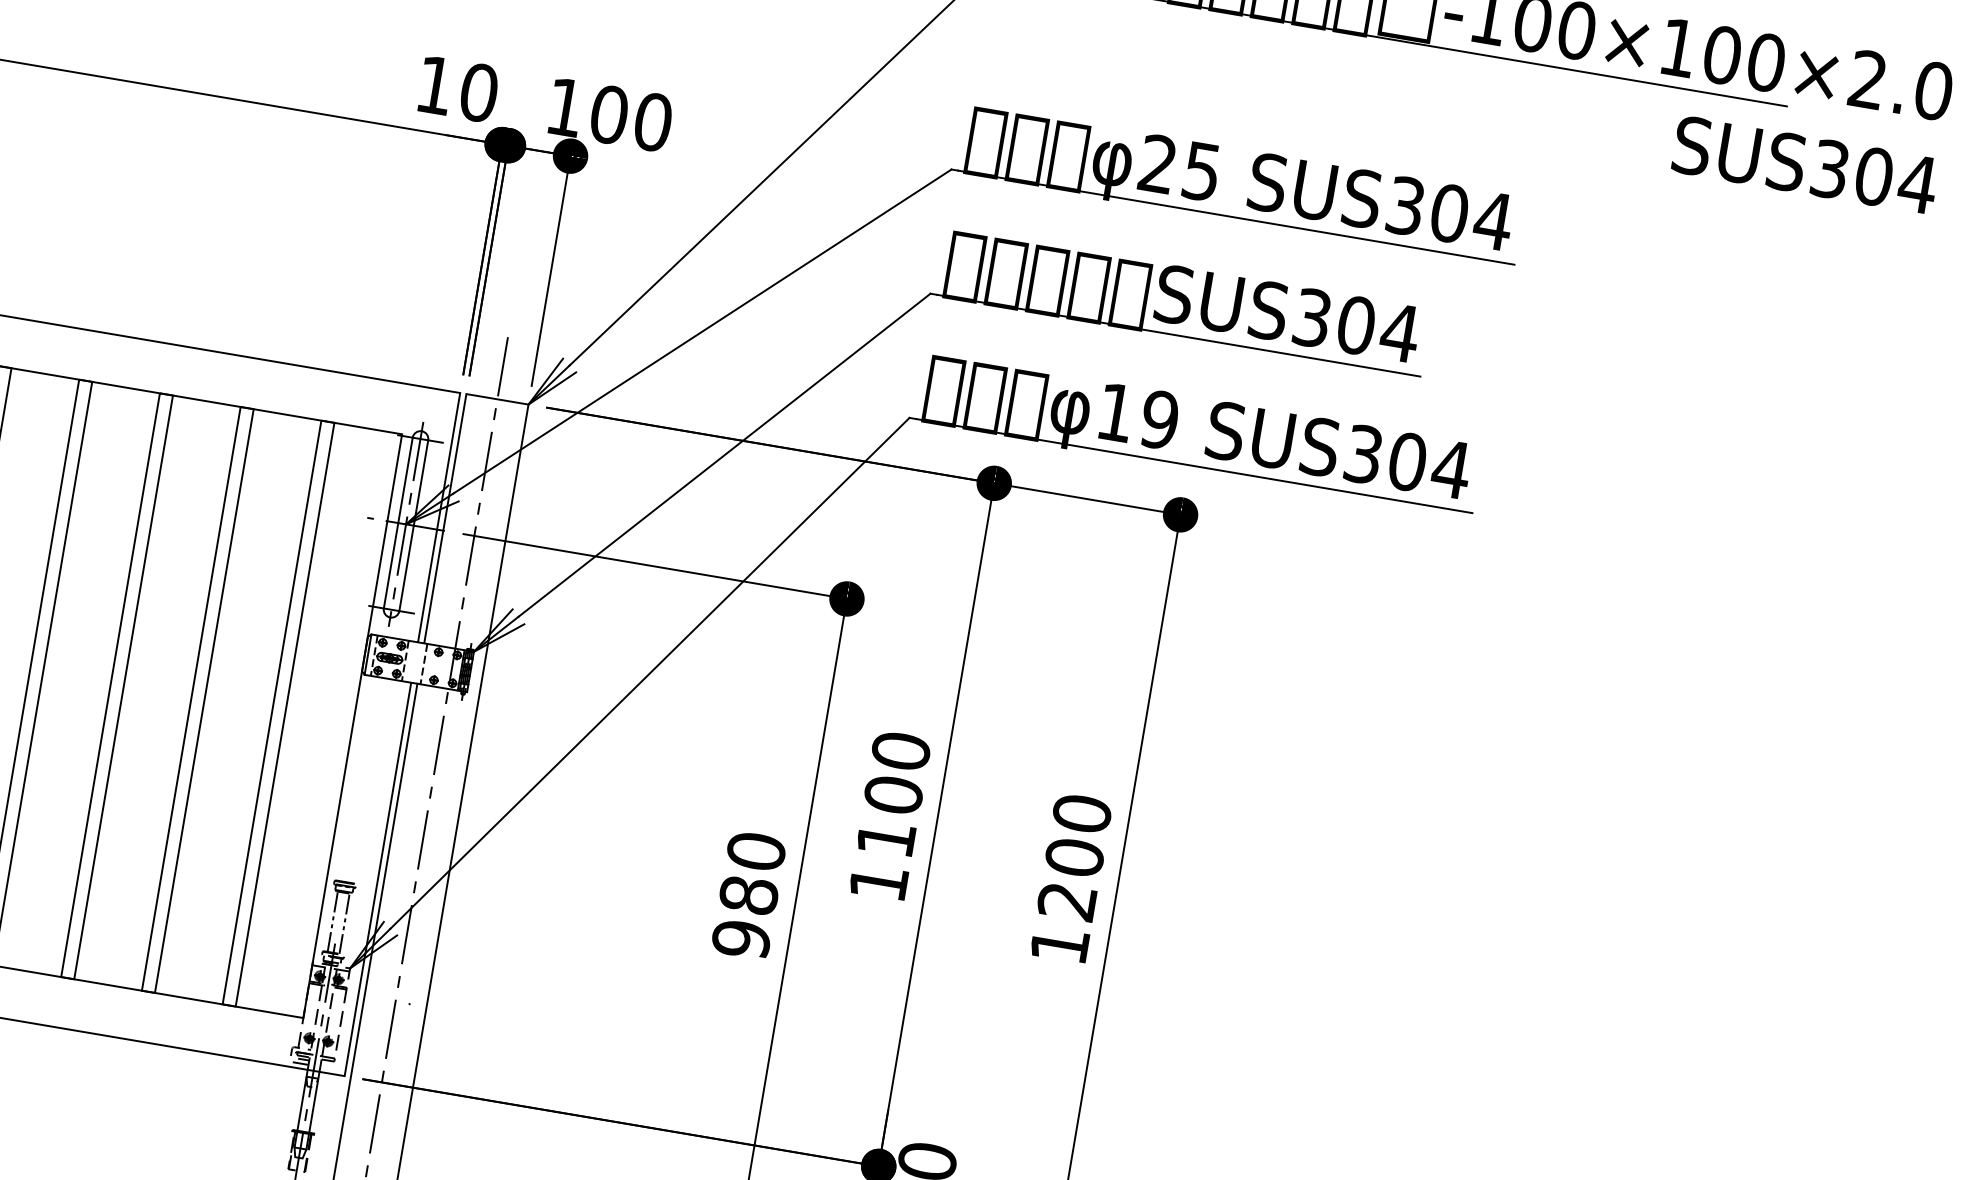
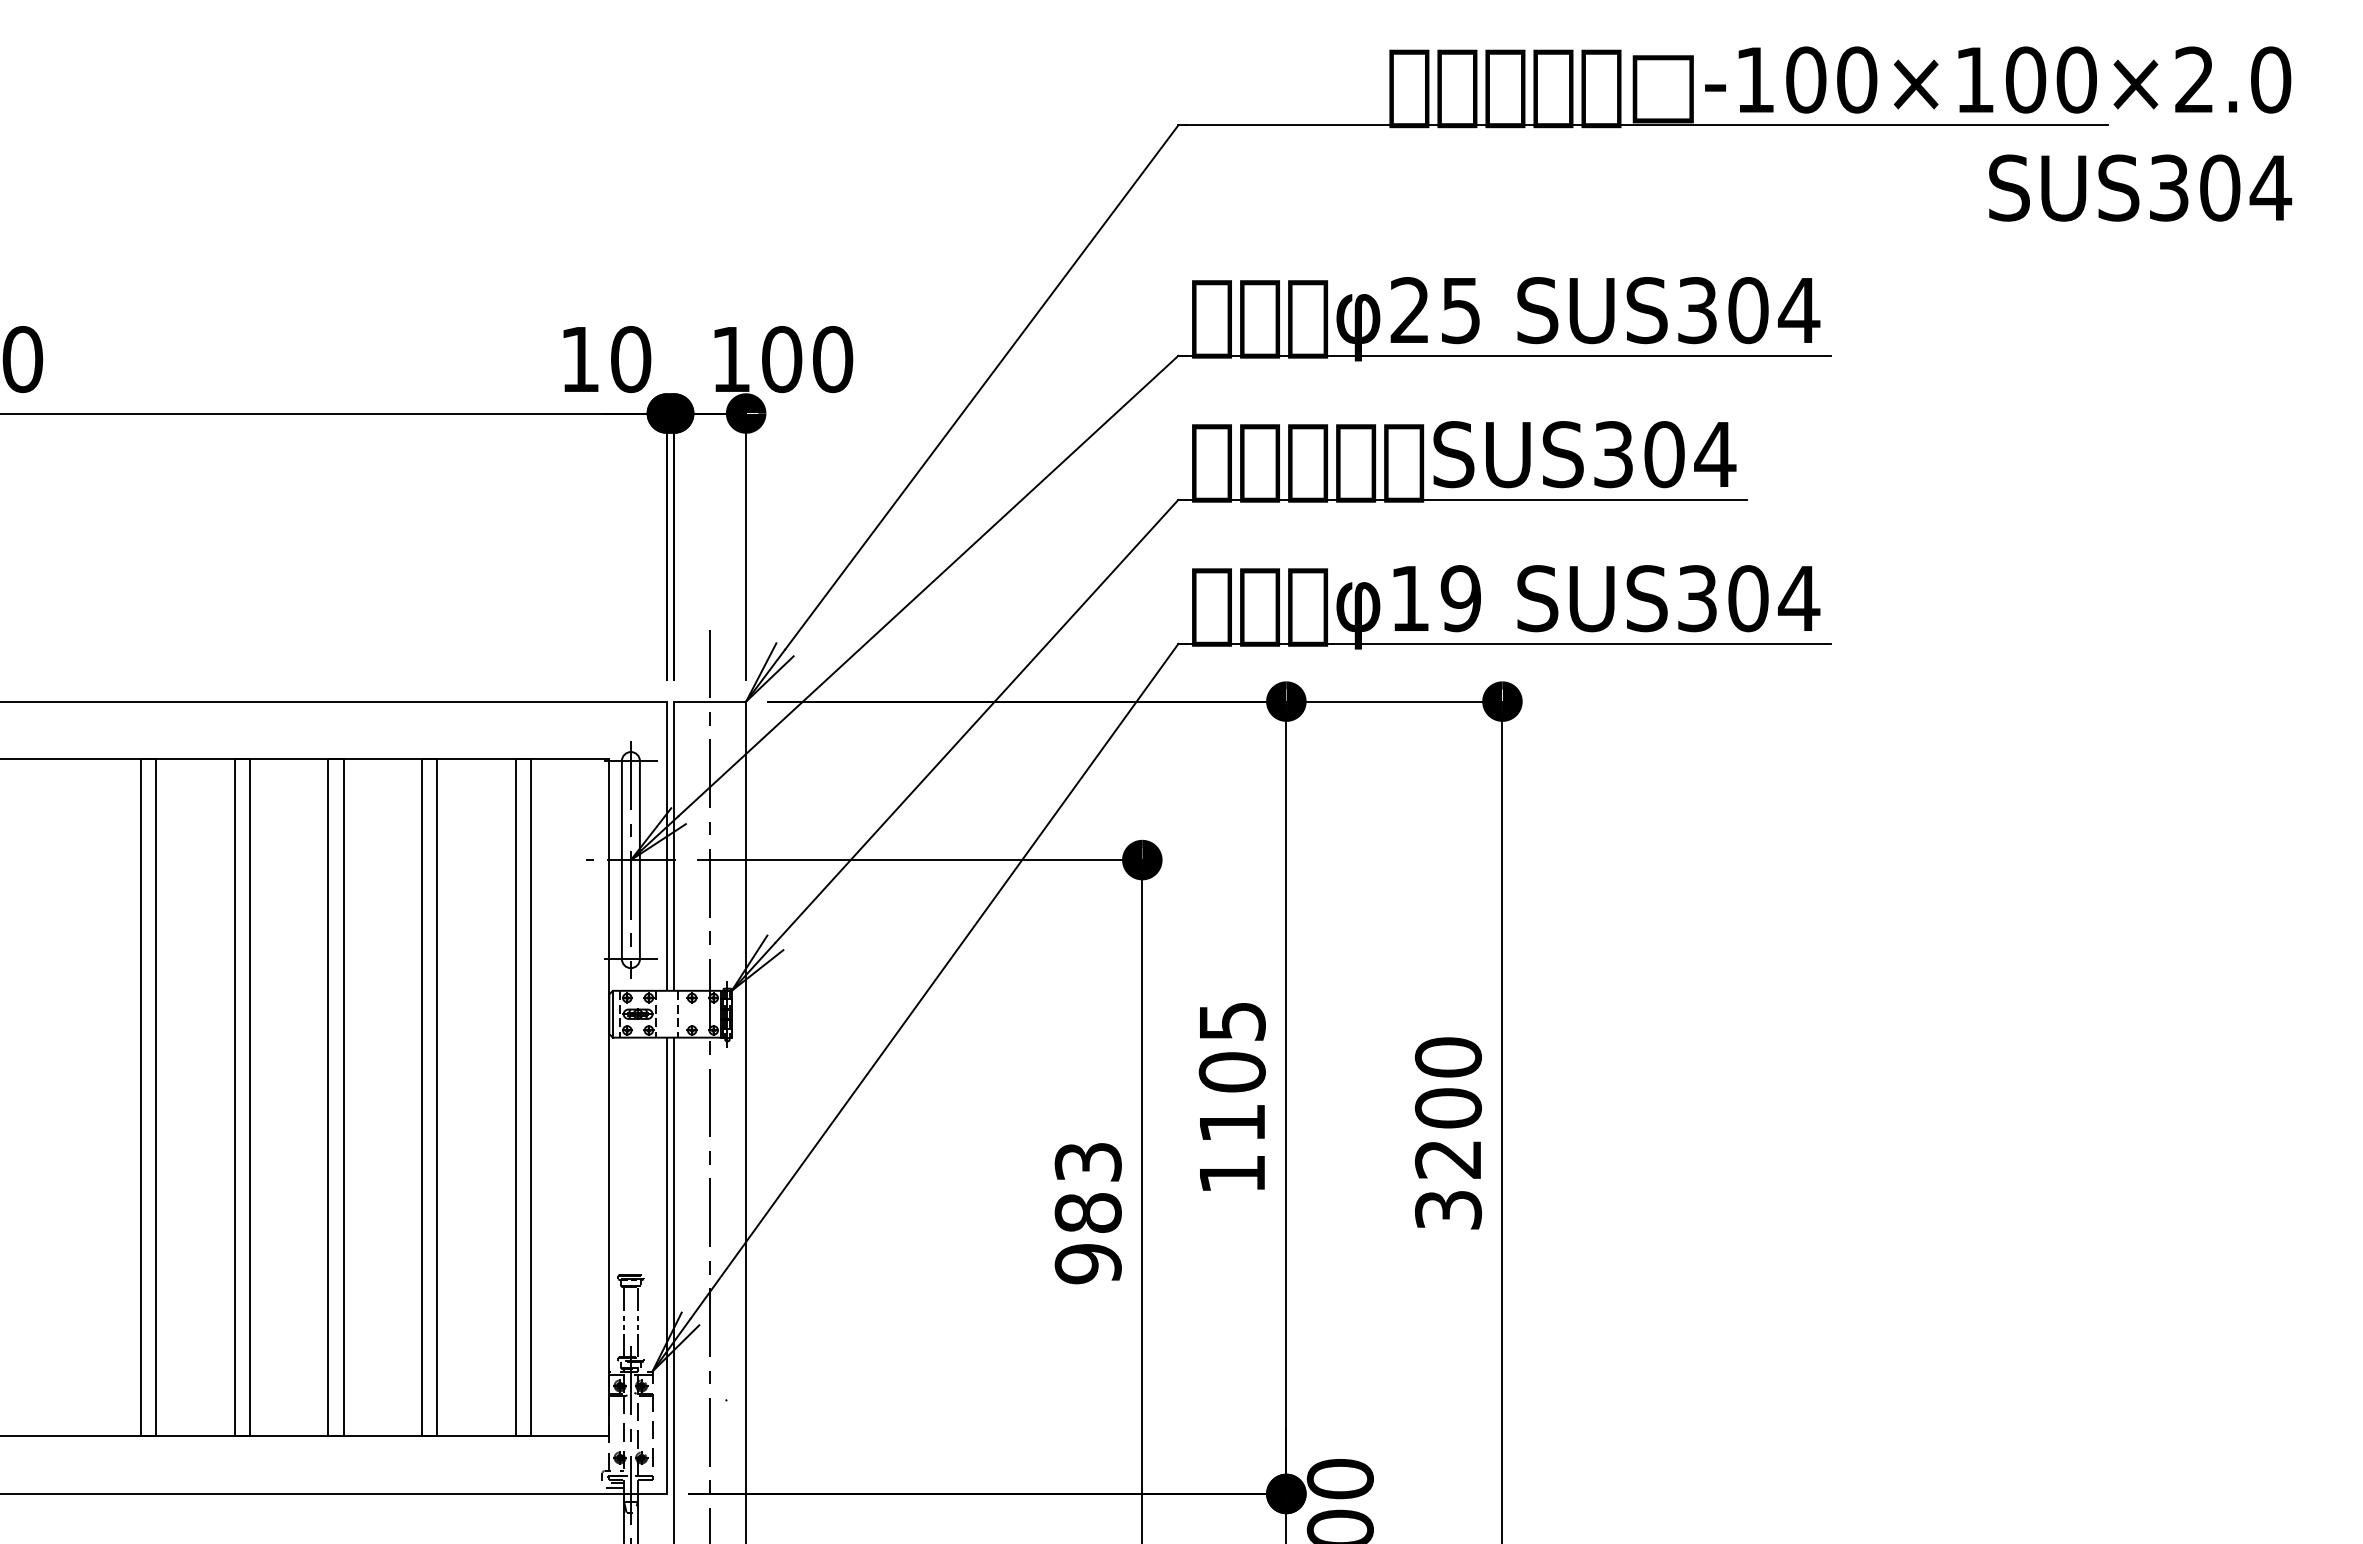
text: (900, 751) -> (1231, 1021), 1100 -> 1105
text: (755, 851) -> (1087, 1162), 980 -> 983
text: (1059, 945) -> (1448, 1210), 1200 -> 3200

